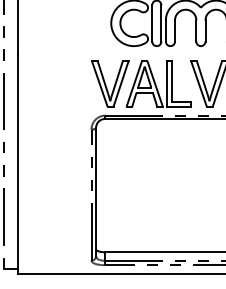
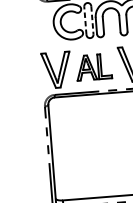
line: (152, 22) -> (85, 20), solid -> dashed
line: (161, 23) -> (92, 20), solid -> dashed
part: (158, 83) -> (93, 66), size x0.7

